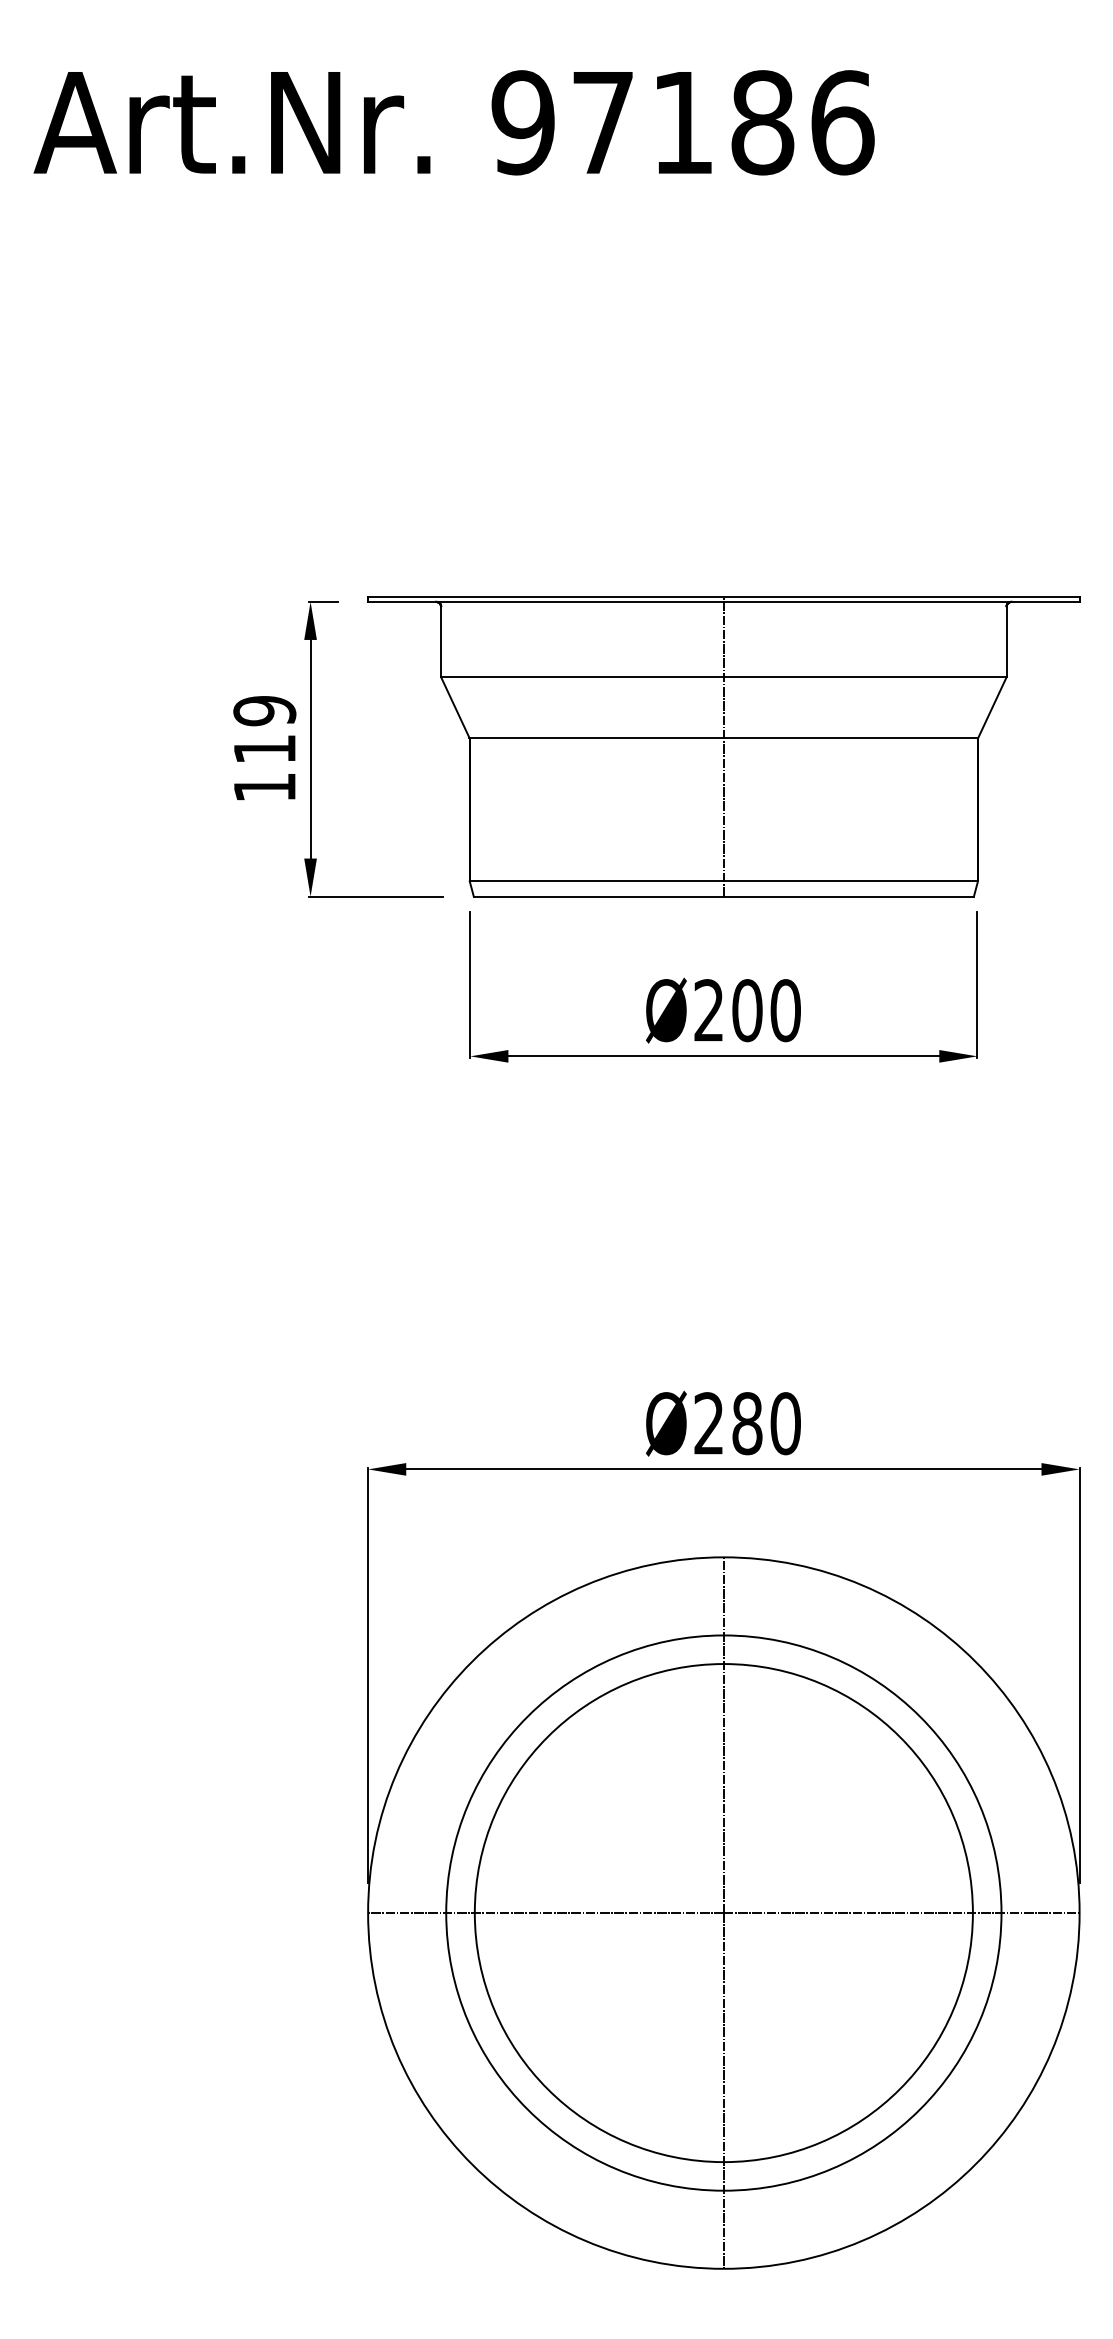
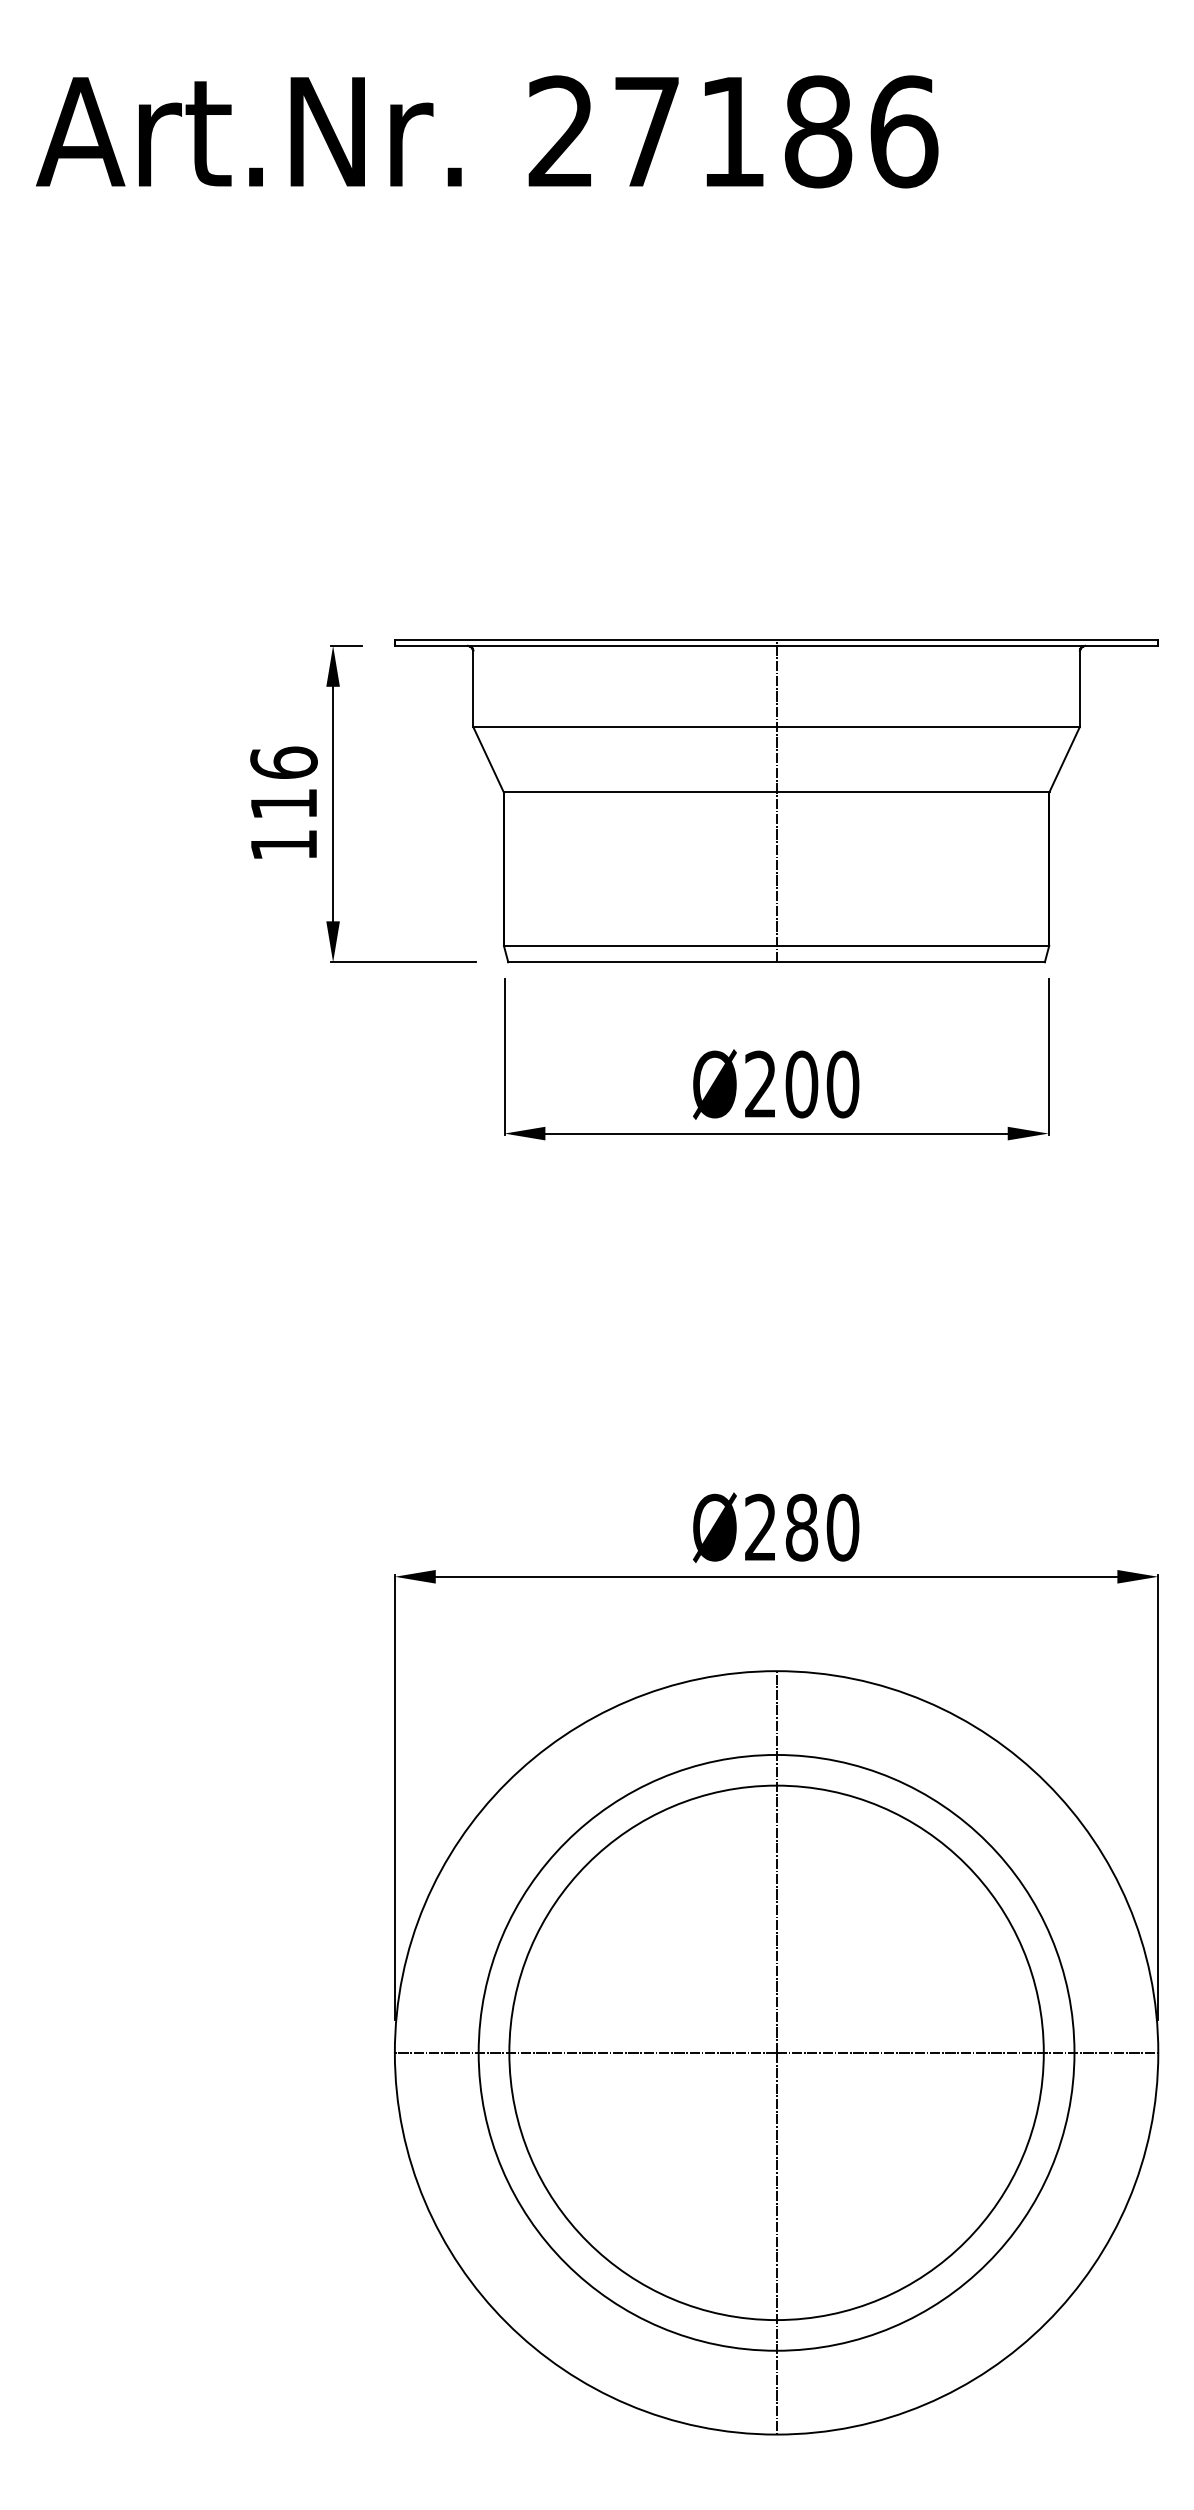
text: (522, 122) -> (560, 131), 97186 -> 27186
text: (264, 710) -> (283, 762), 119 -> 116

